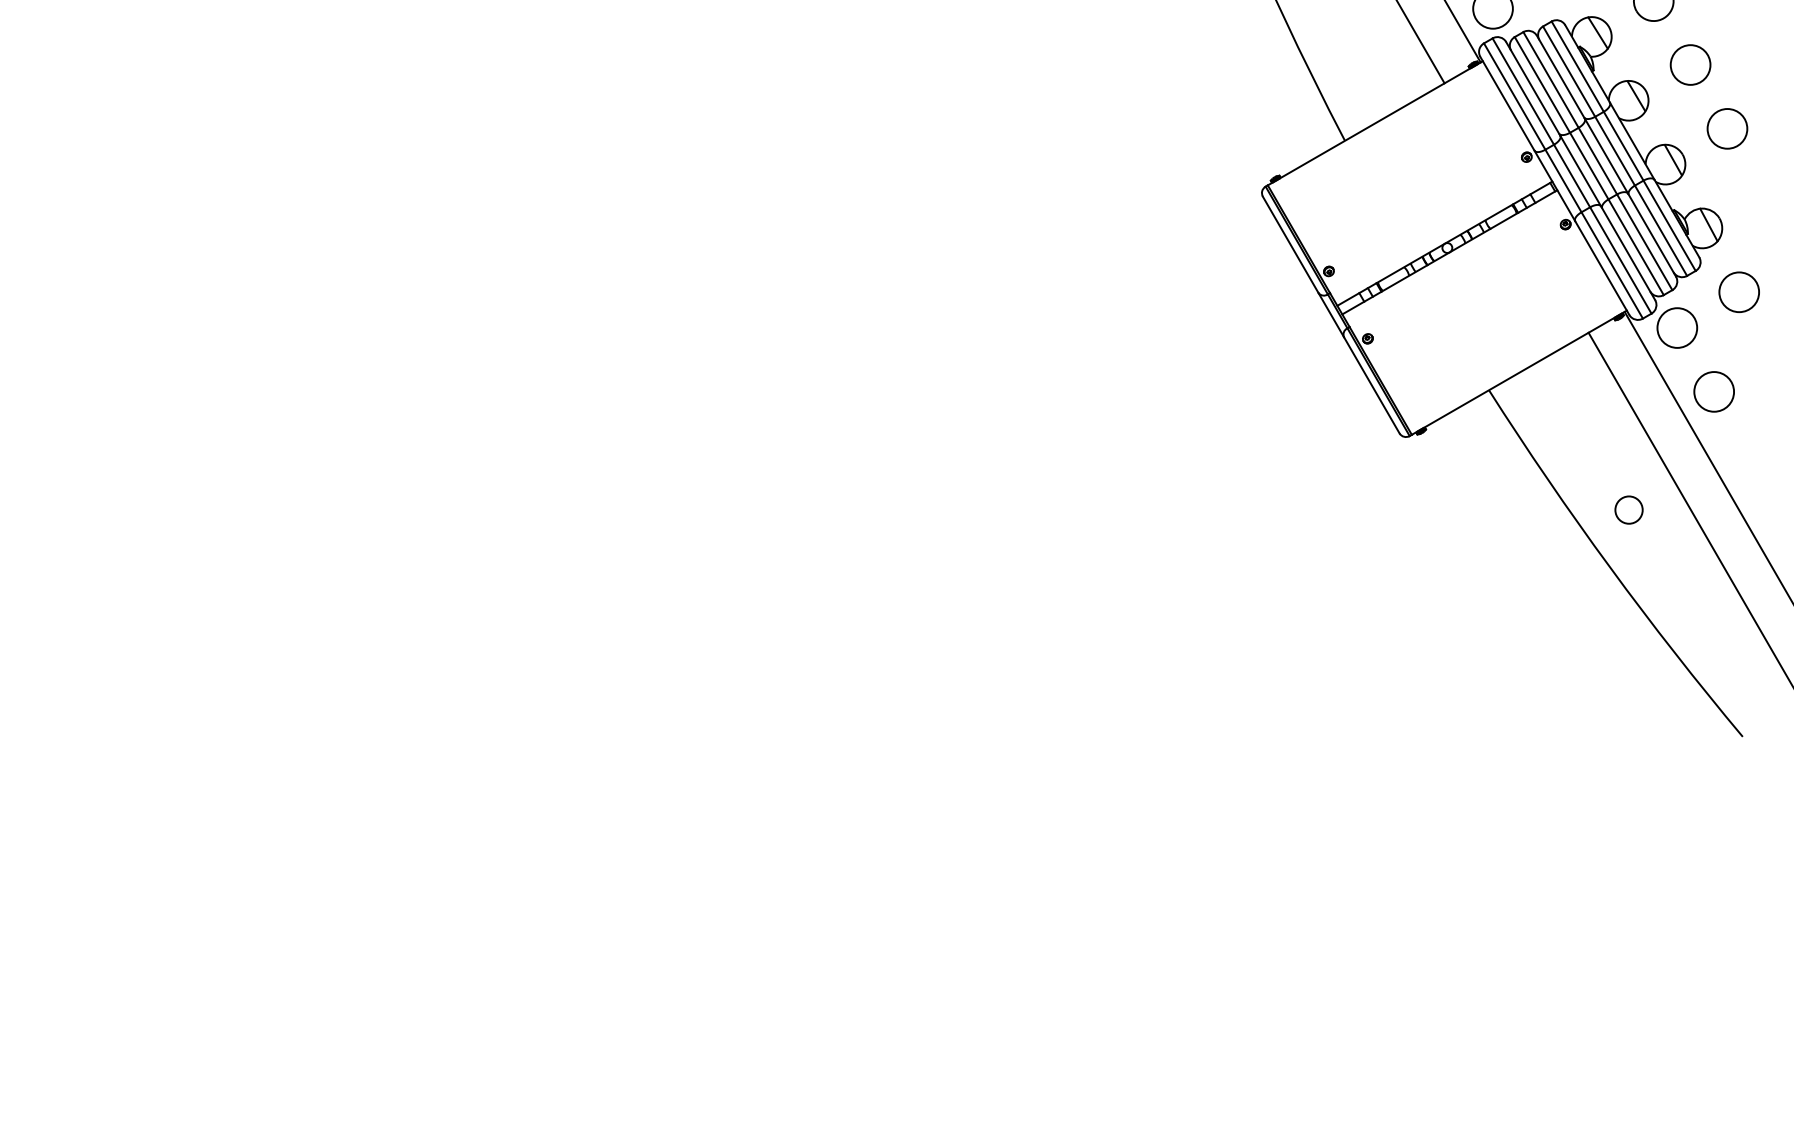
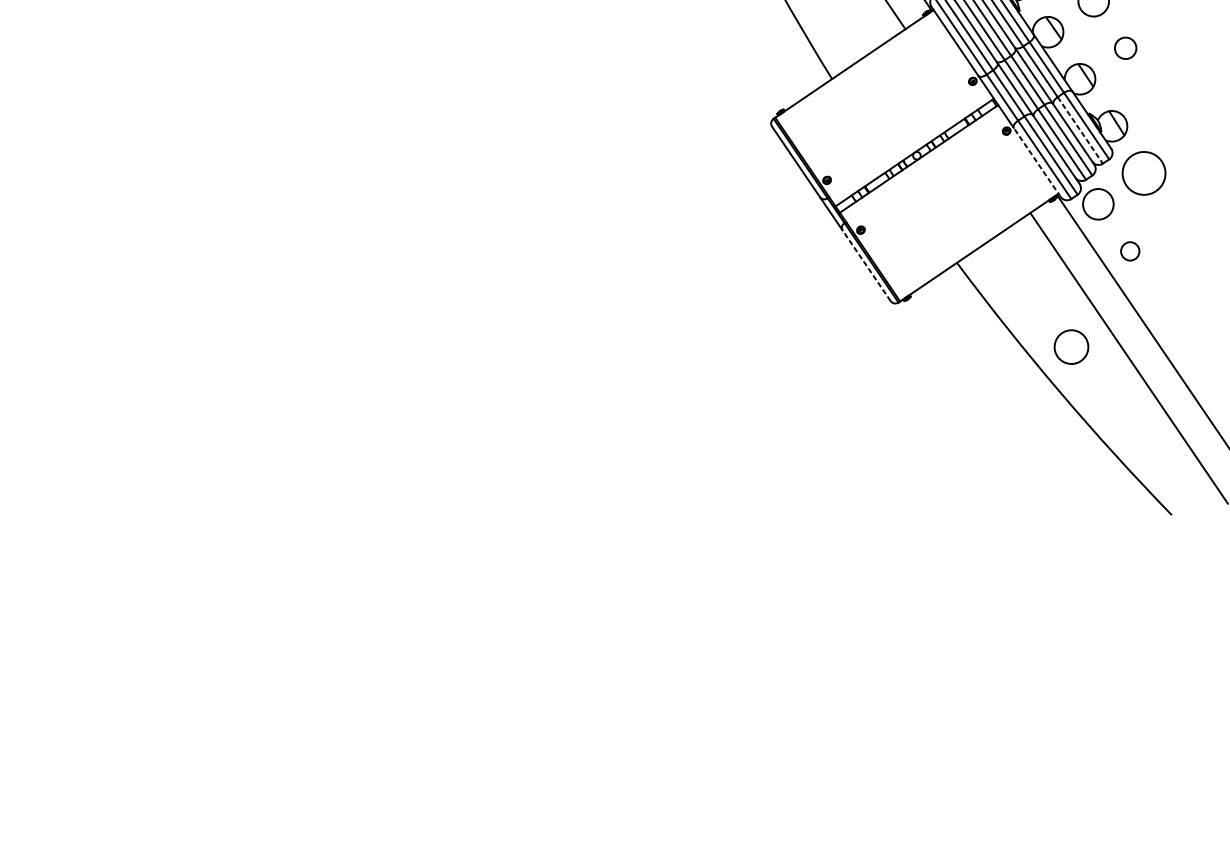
circle: (1727, 128) -> (1125, 47), size x0.7
line: (1661, 231) -> (1080, 130), solid -> dashed
line: (1602, 267) -> (1037, 161), solid -> dashed
circle: (1738, 291) -> (1143, 172), size x1.4
line: (1371, 385) -> (866, 265), solid -> dashed
circle: (1713, 391) -> (1129, 251), size x0.6
circle: (1628, 509) -> (1071, 346), size x1.6

